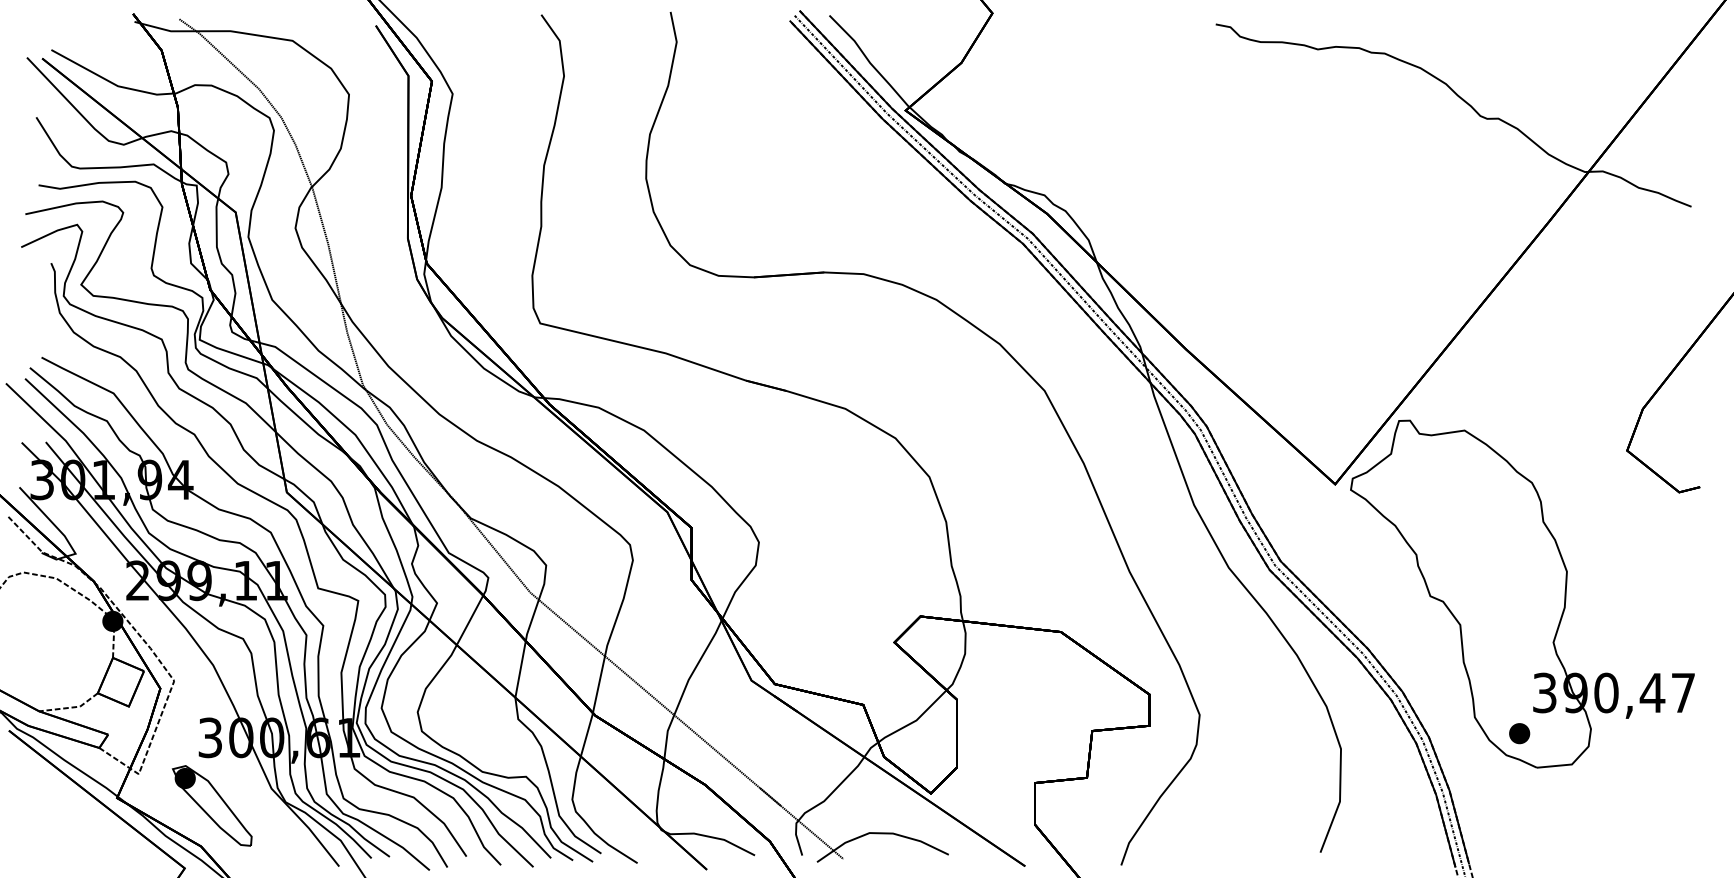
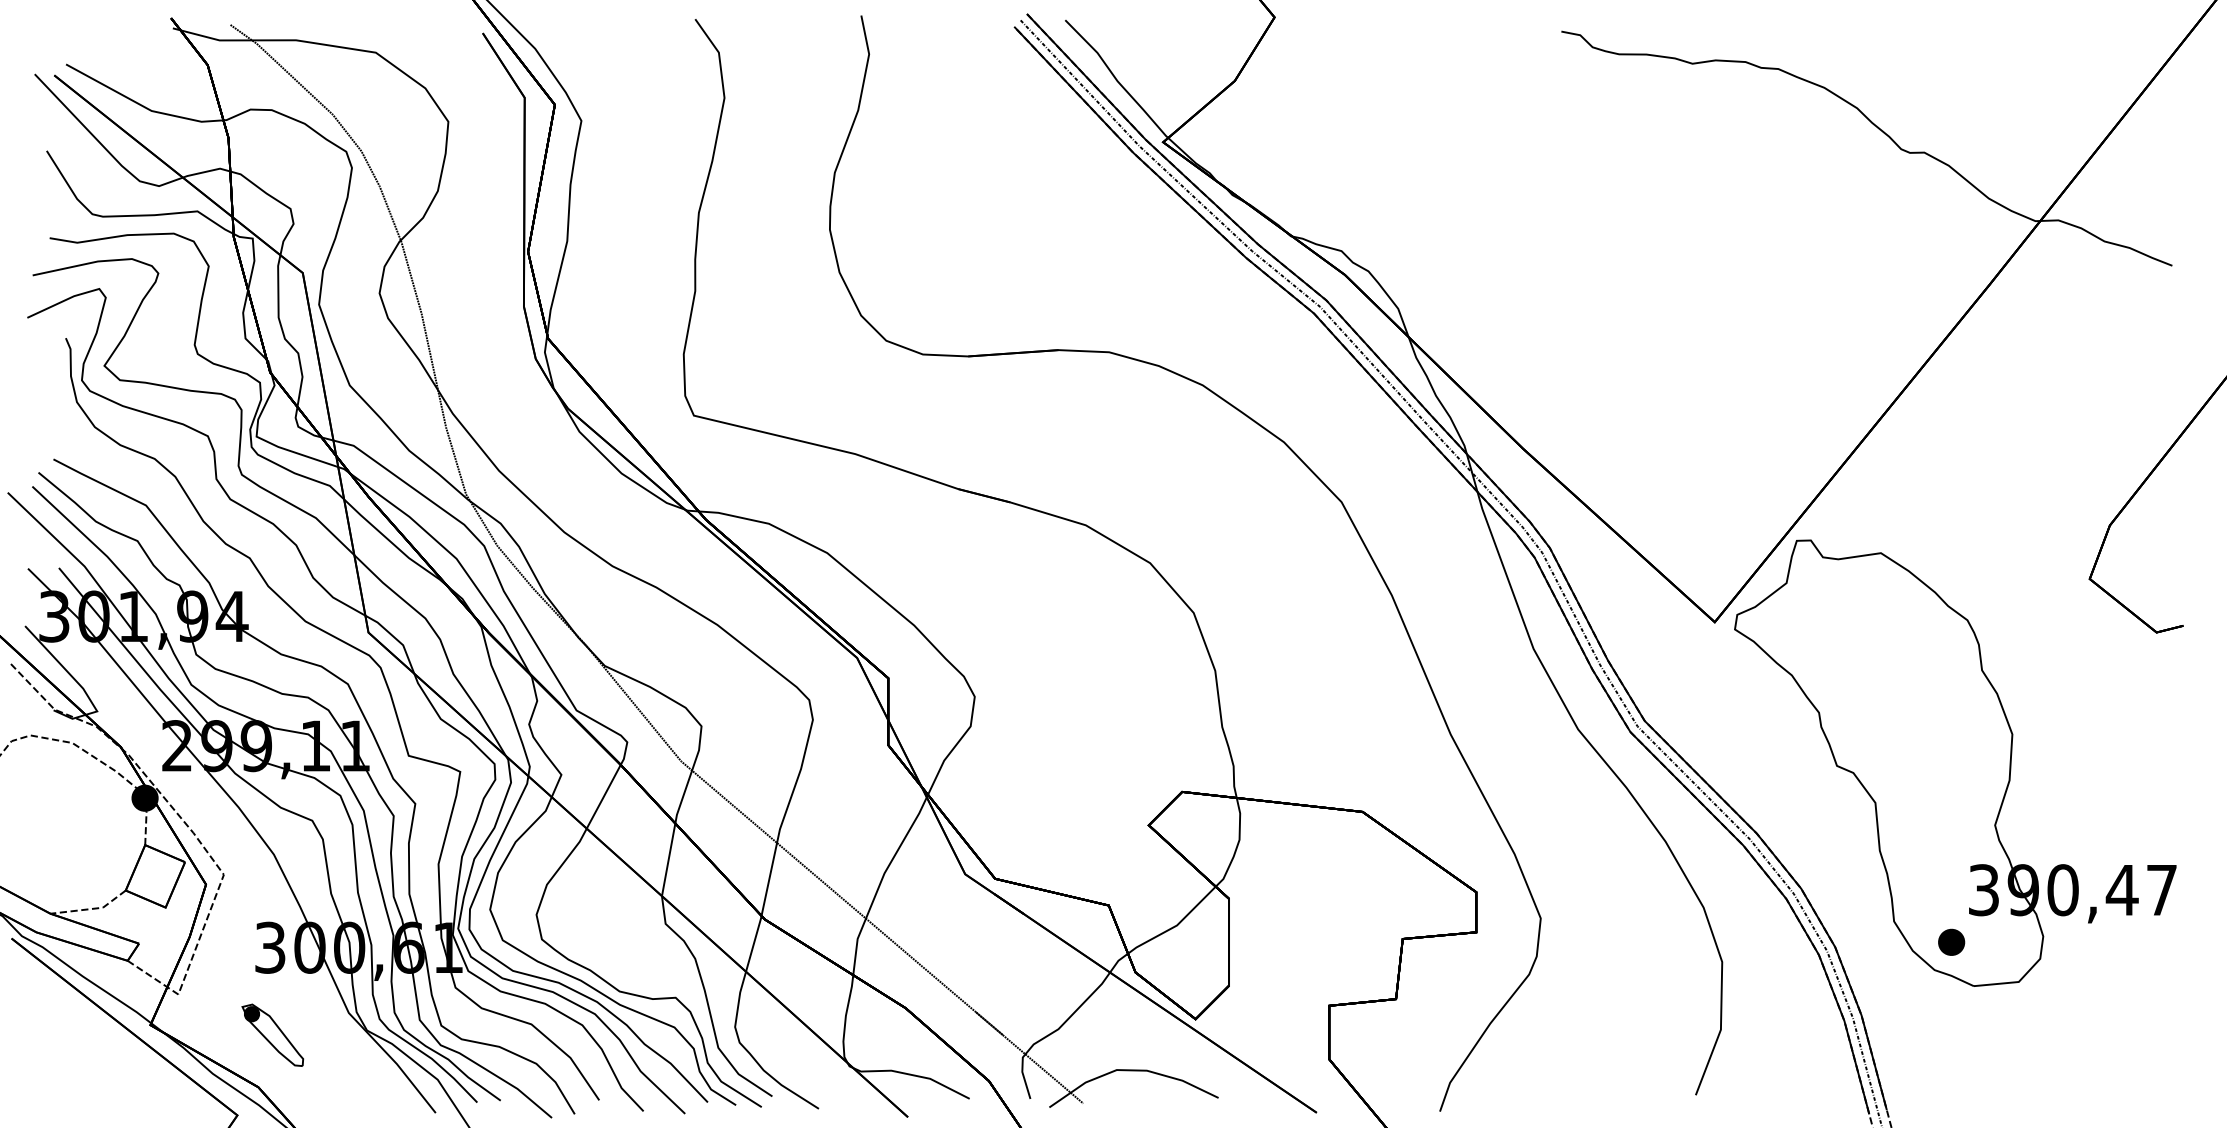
part: (212, 806) -> (272, 1035), size x0.6

